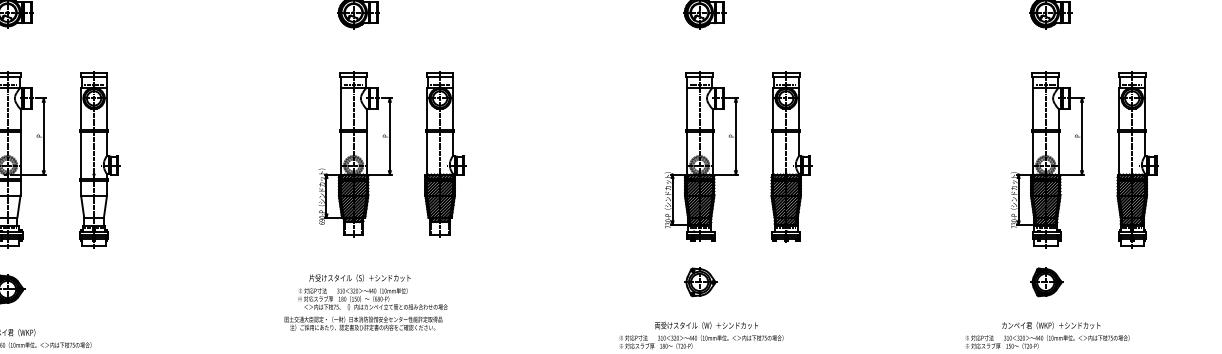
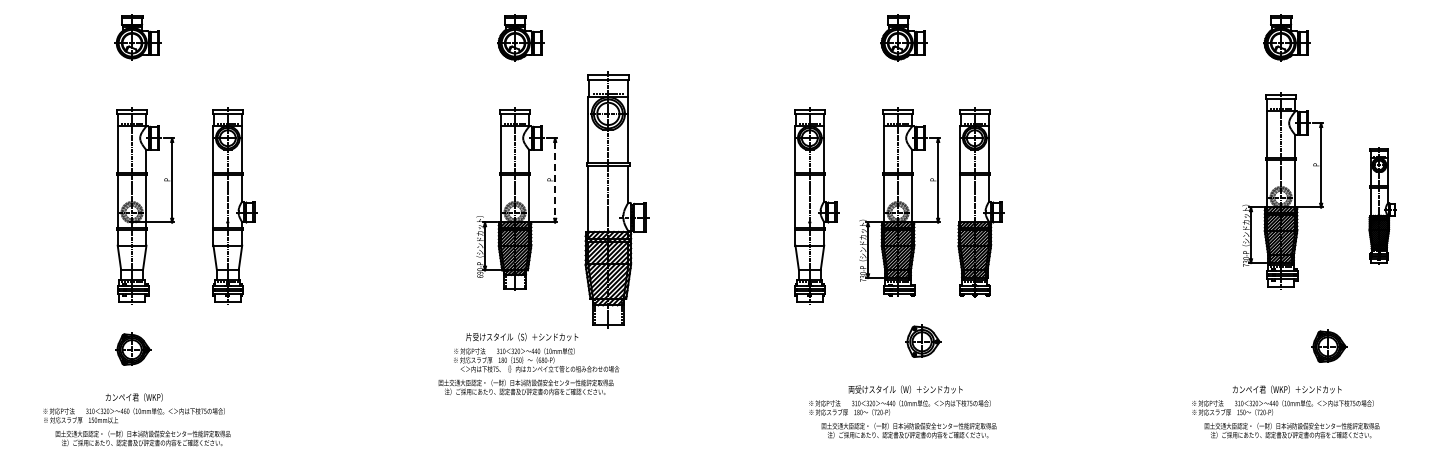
line: (390, 136) -> (555, 180), solid -> dashed
part: (445, 152) -> (616, 198), size x1.4
part: (791, 156) -> (980, 202), moved
part: (625, 159) -> (816, 205), added
part: (1047, 159) -> (1282, 190), moved
part: (1137, 159) -> (1382, 205), size x0.6
part: (700, 281) -> (923, 340), moved
part: (1047, 281) -> (1329, 345), moved

